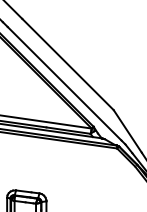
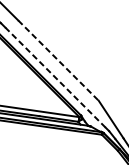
line: (68, 64) -> (58, 60), solid -> dashed
line: (64, 83) -> (55, 77), solid -> dashed

